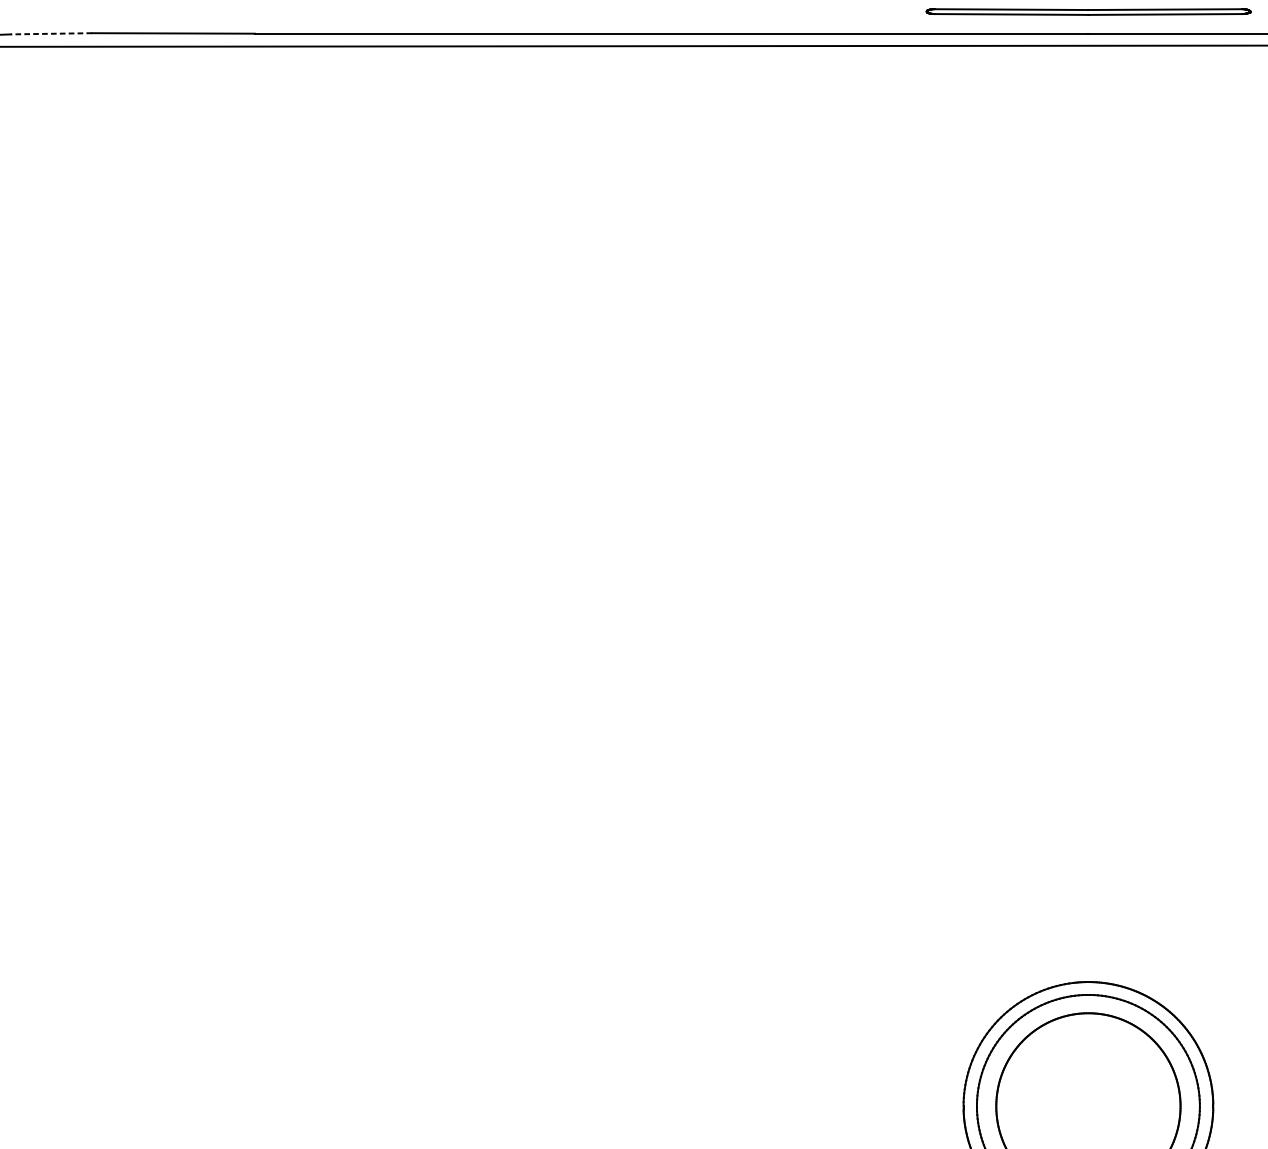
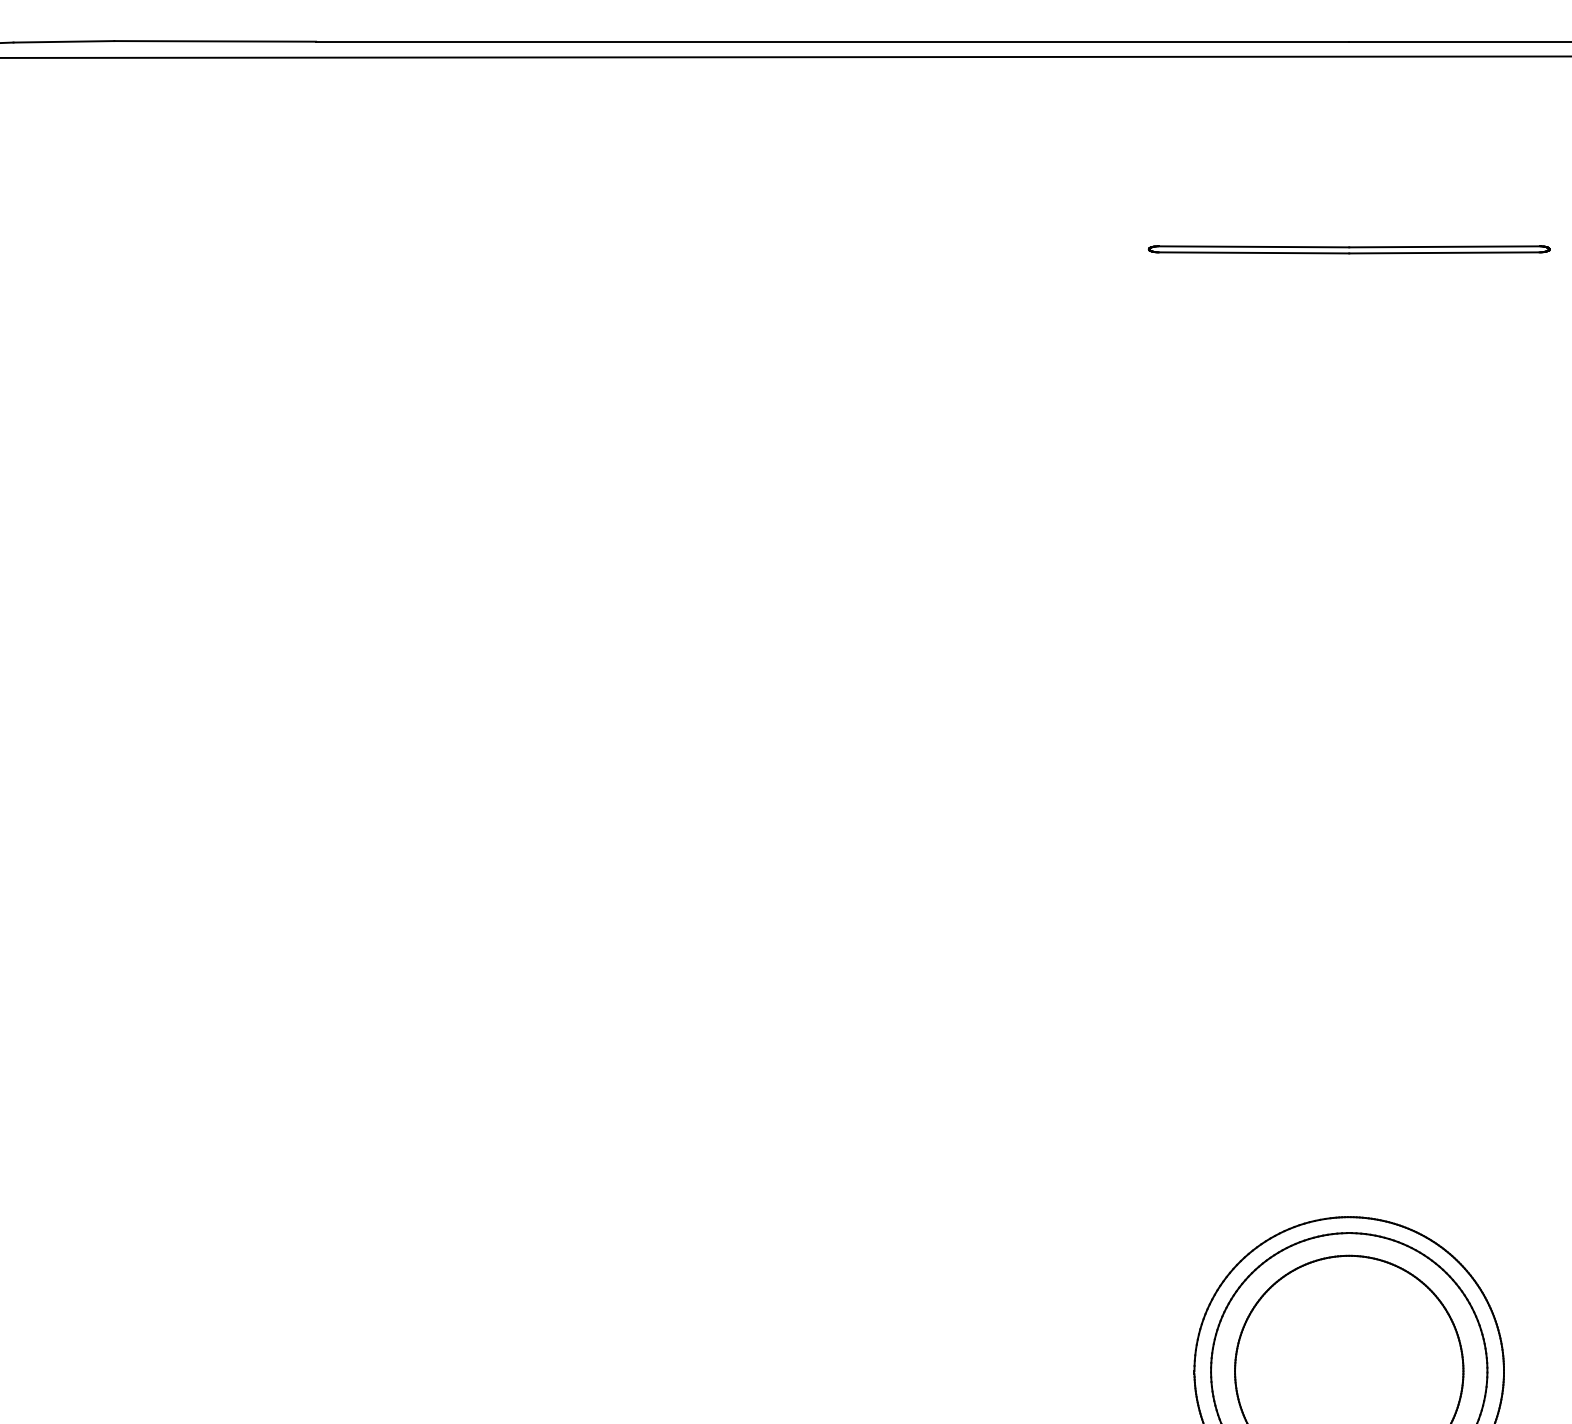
part: (1087, 11) -> (1348, 249), moved
line: (51, 33) -> (63, 41), dashed -> solid

